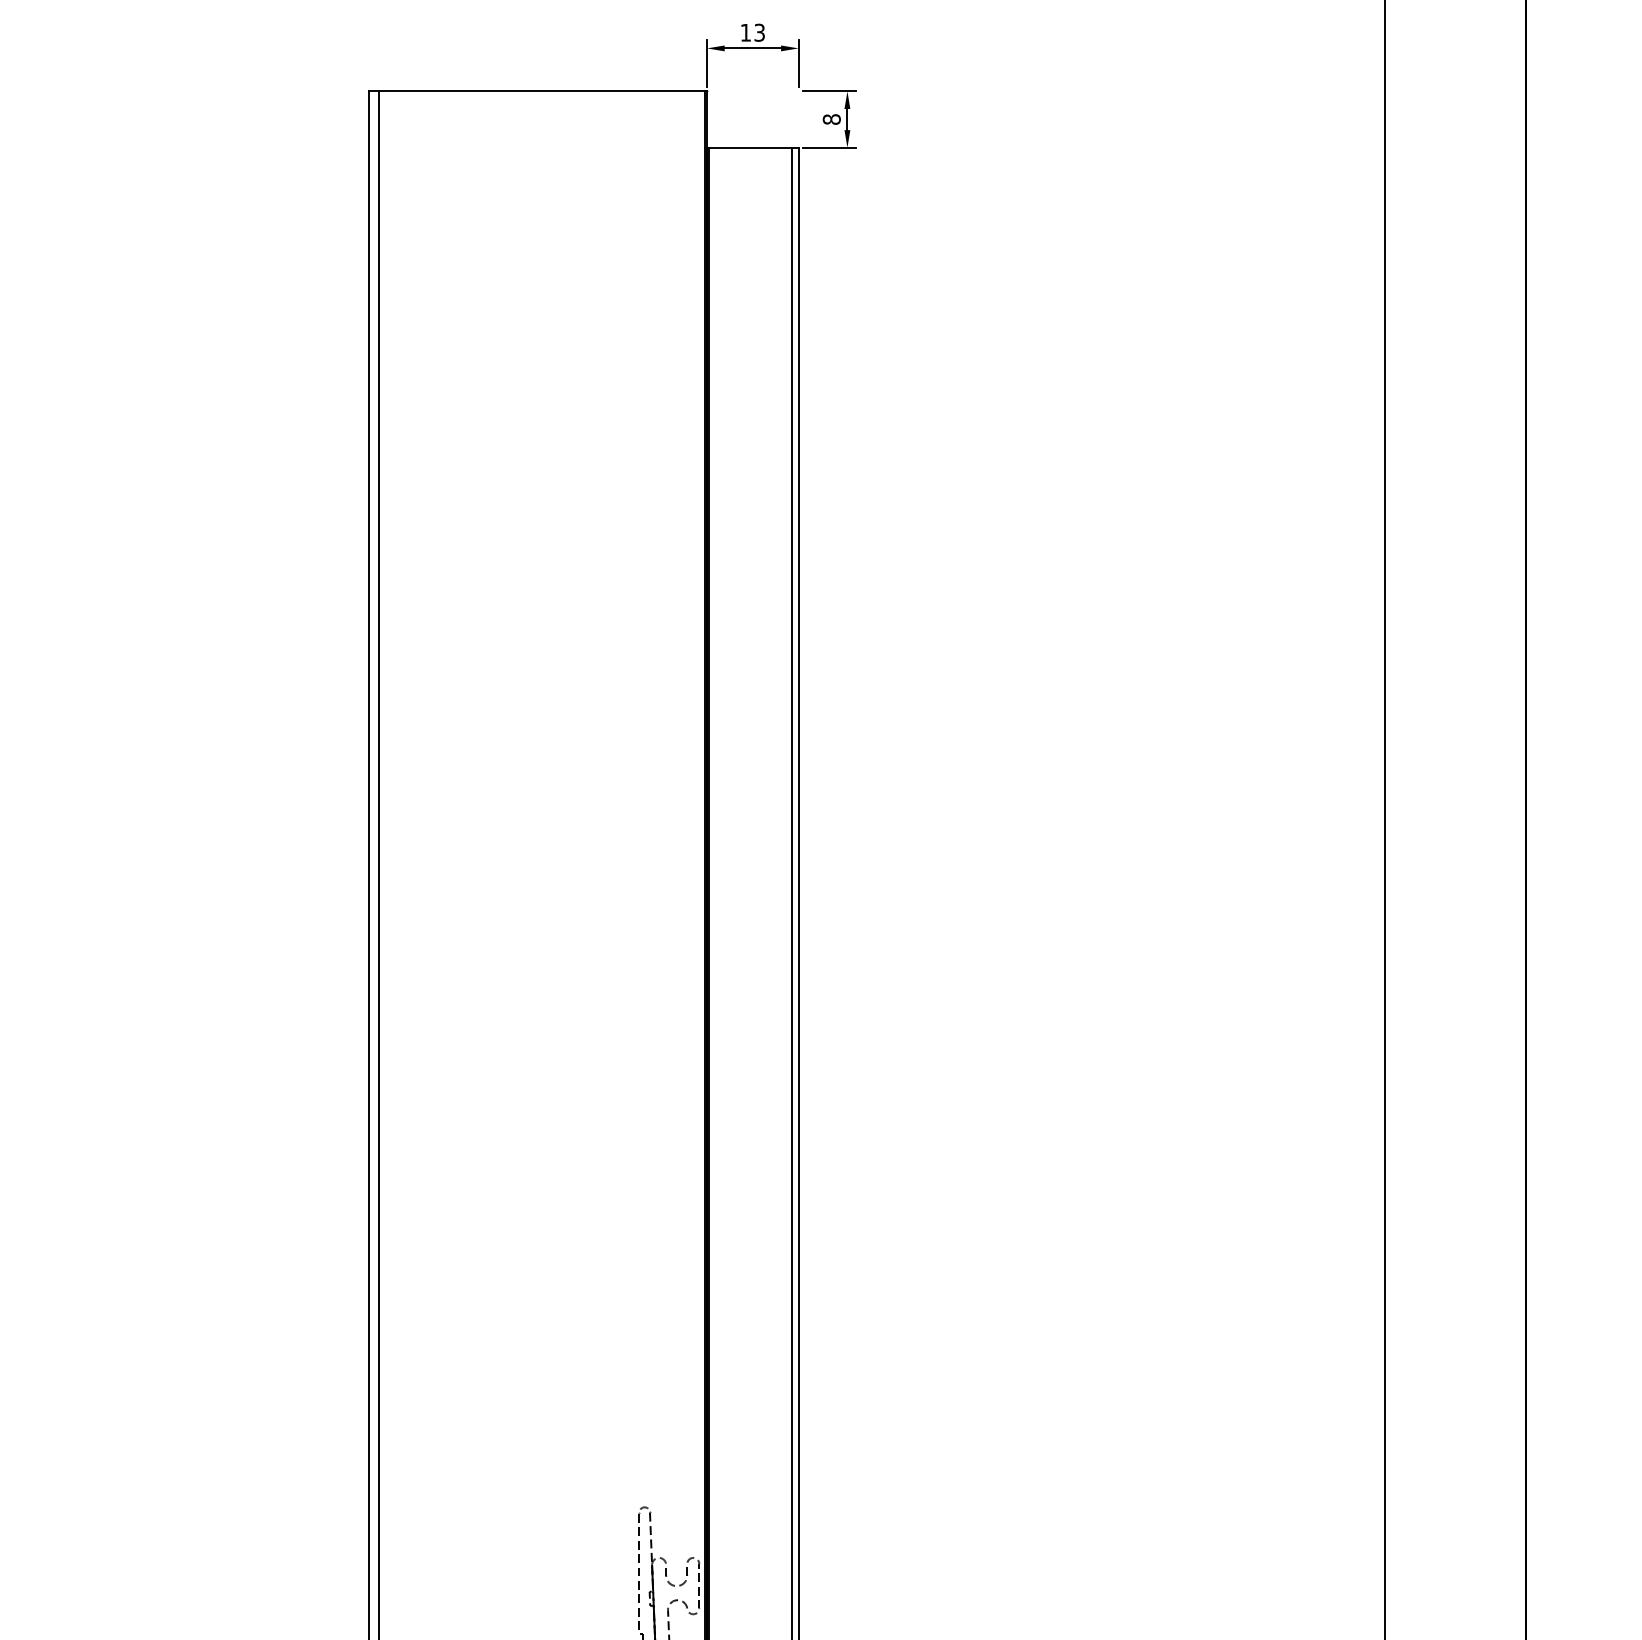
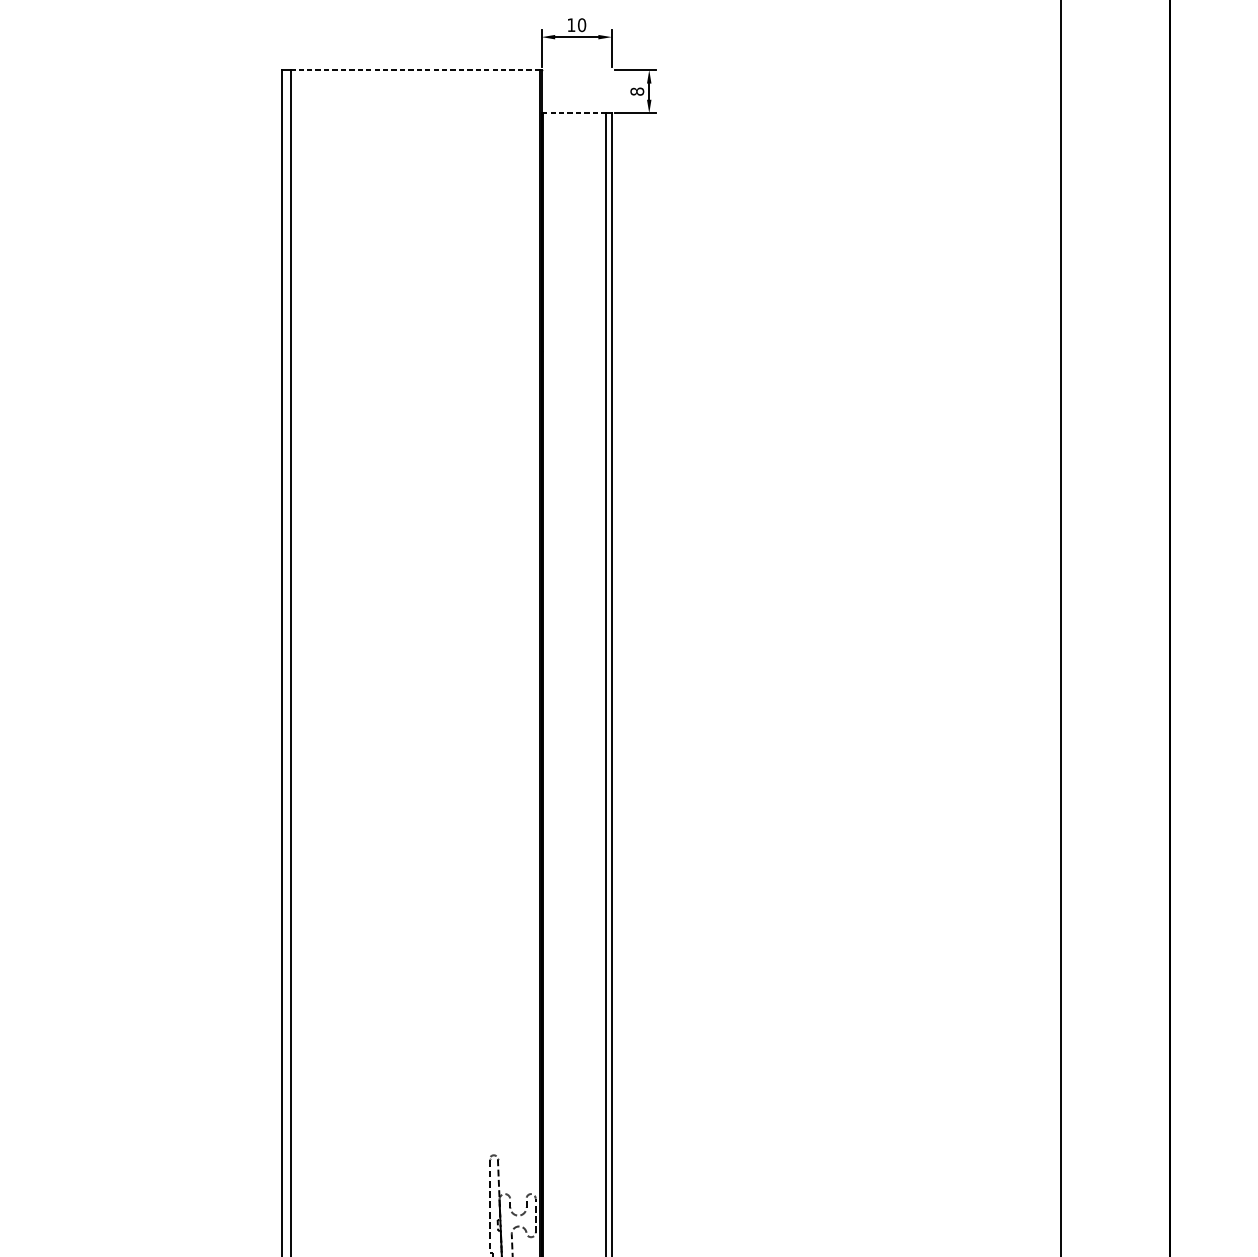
text: (759, 32) -> (581, 24), 13 -> 10
line: (542, 91) -> (415, 70), solid -> dashed
line: (749, 147) -> (574, 113), solid -> dashed

